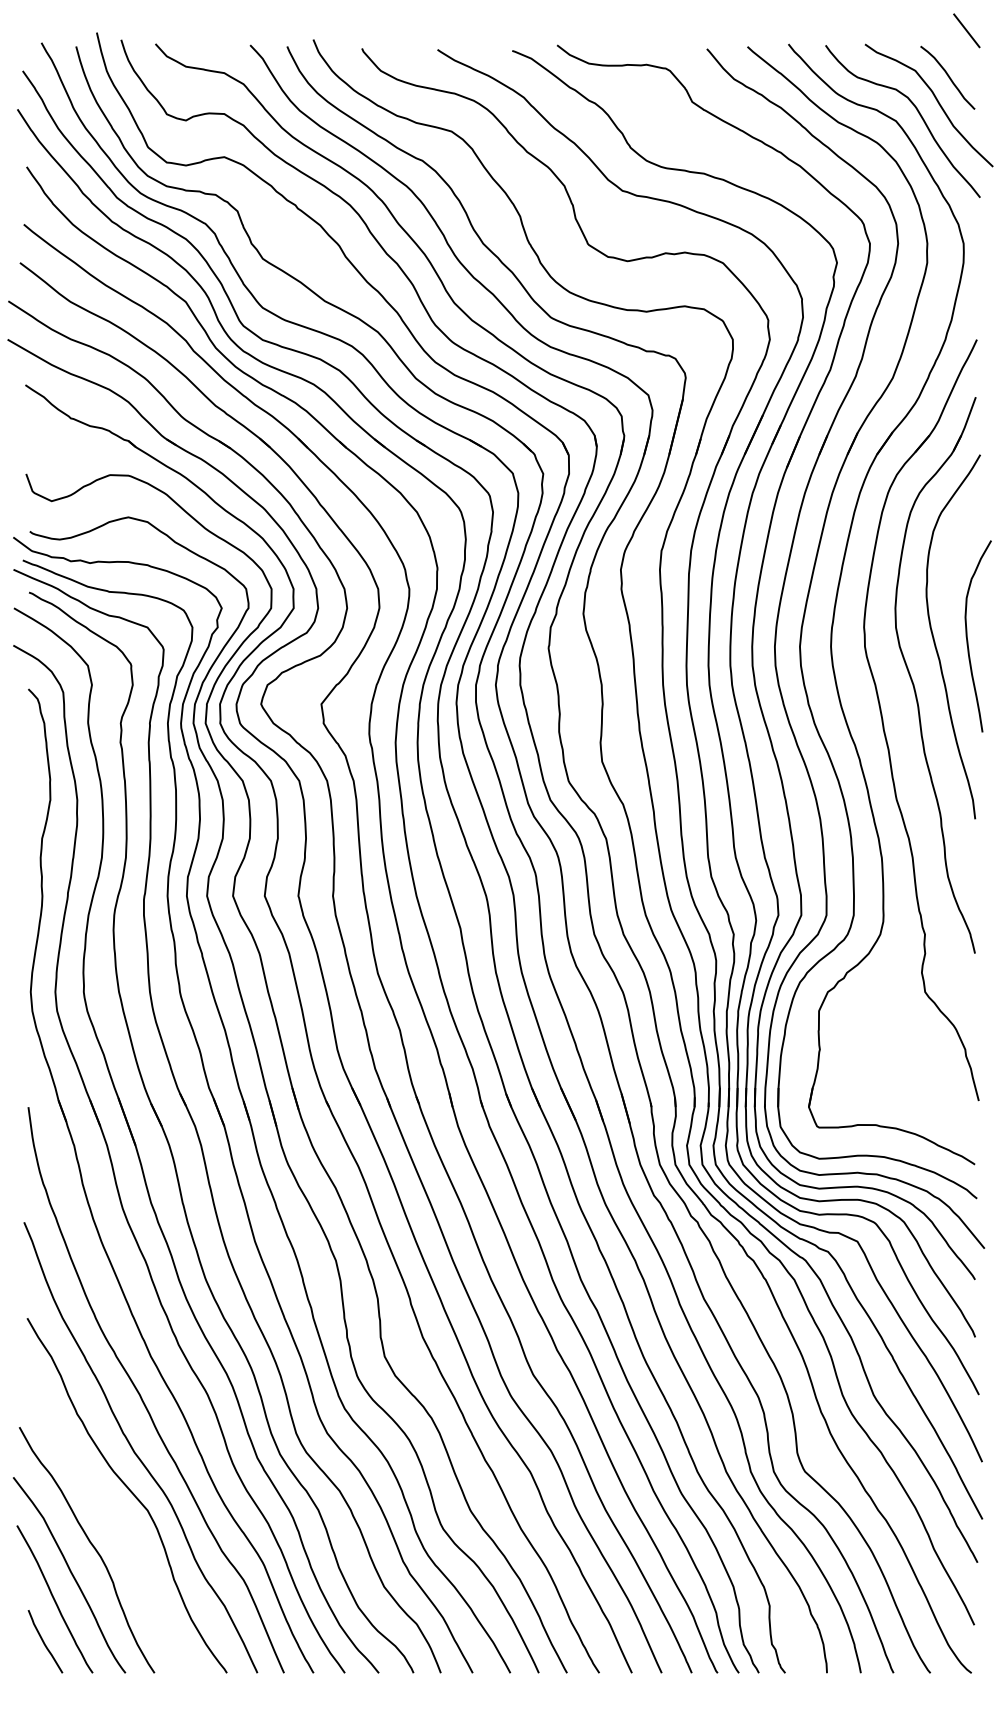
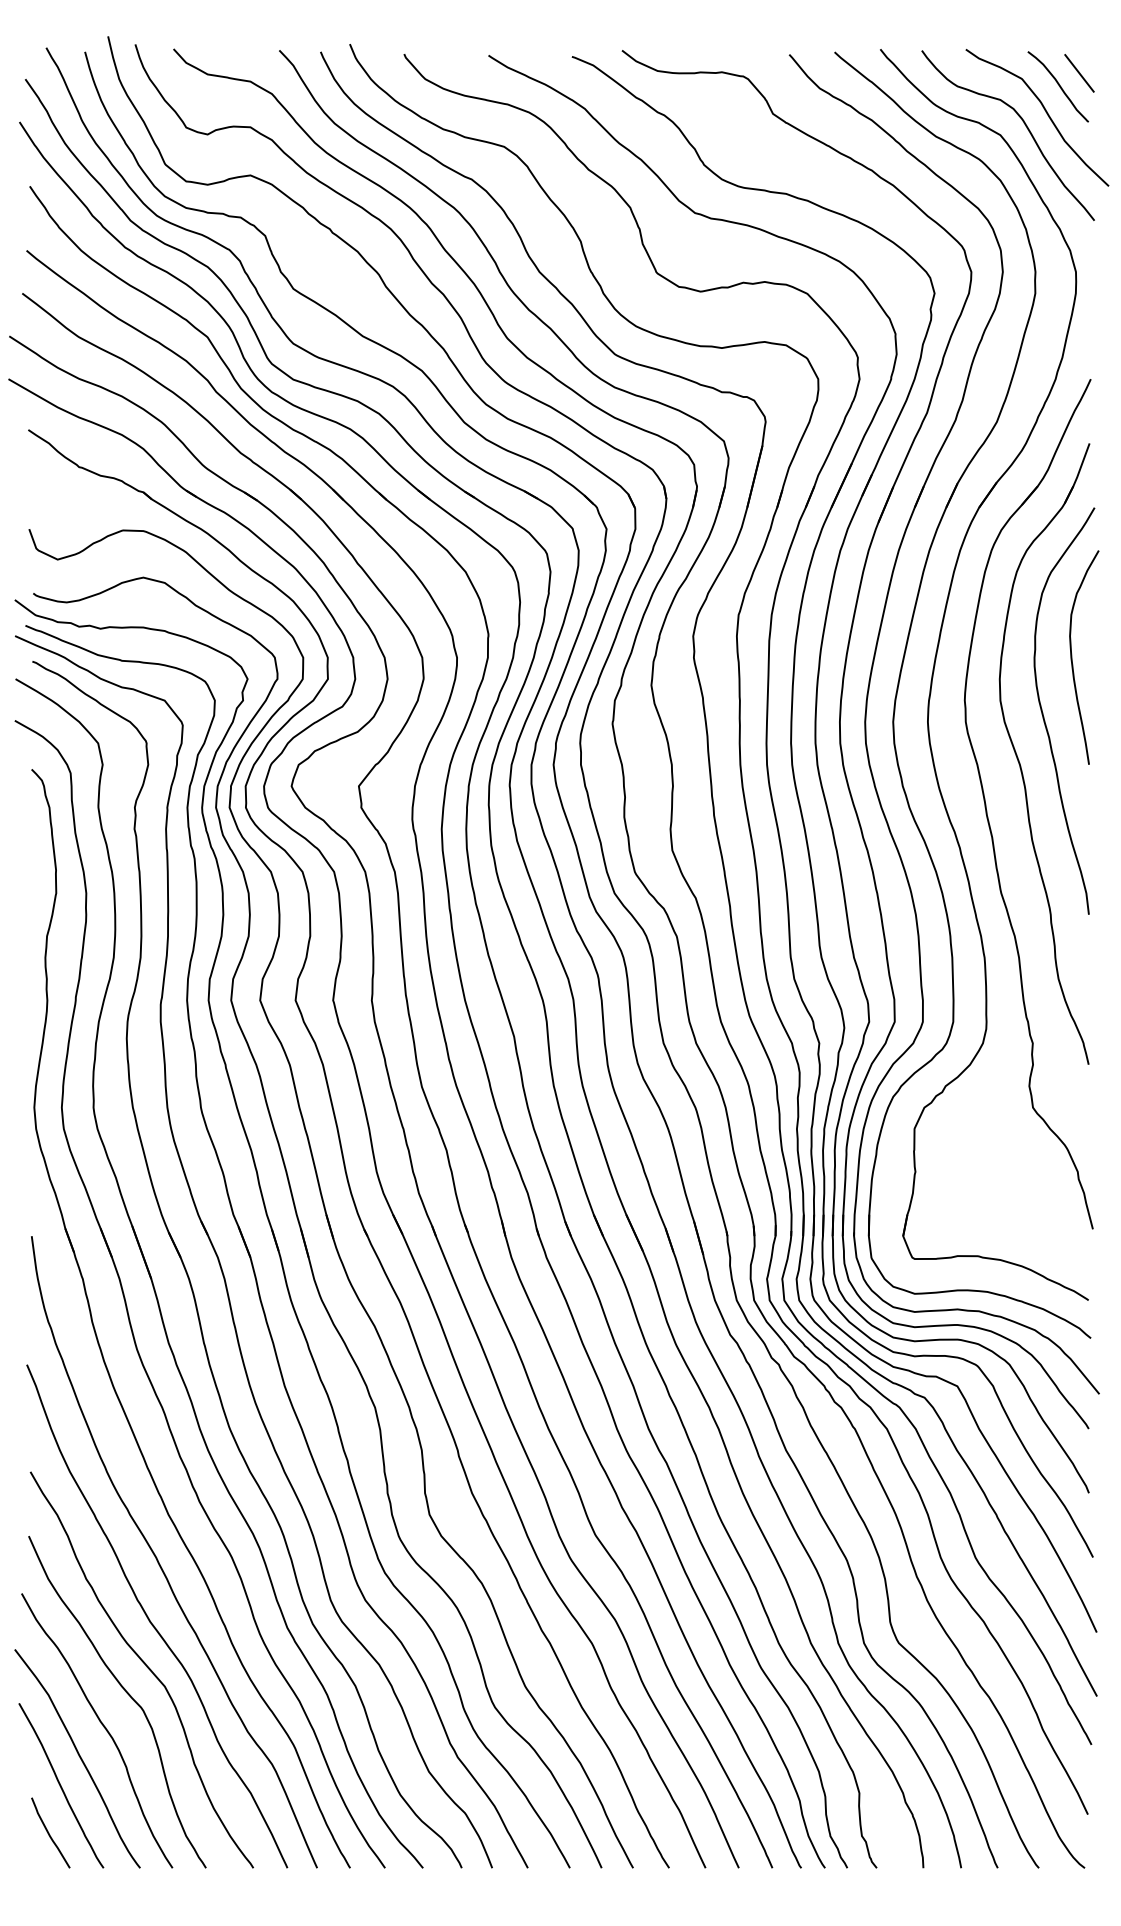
line: (966, 30) -> (1079, 73), moved
curve: (967, 636) -> (1072, 657), moved
curve: (113, 1516) -> (126, 1693), added

